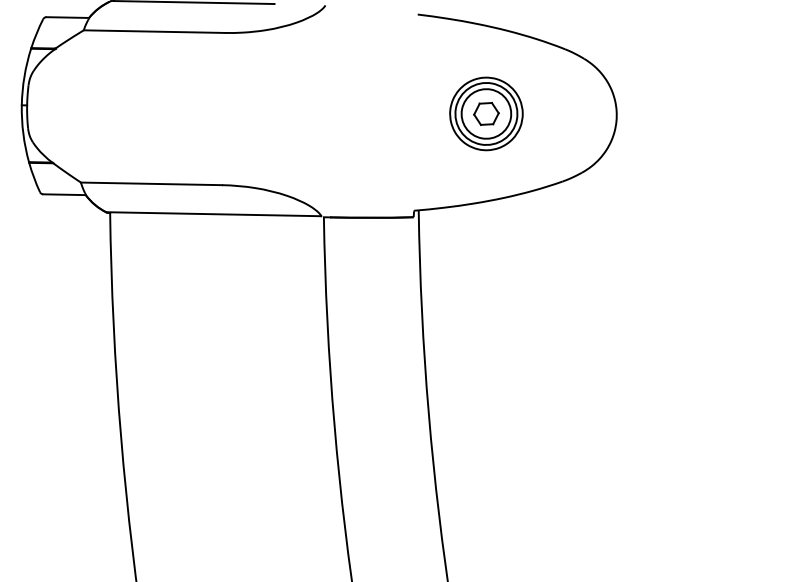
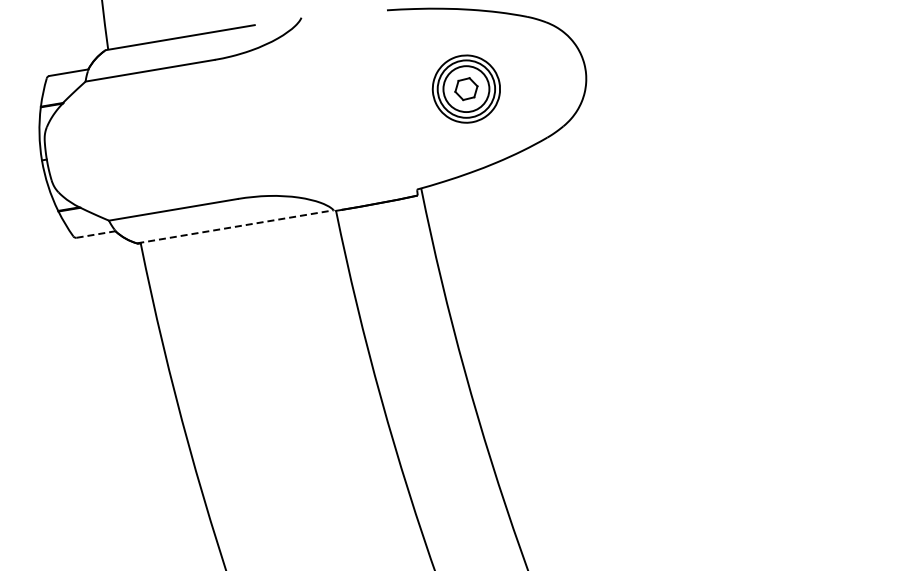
line: (64, 194) -> (96, 234), solid -> dashed
line: (214, 213) -> (235, 226), solid -> dashed

